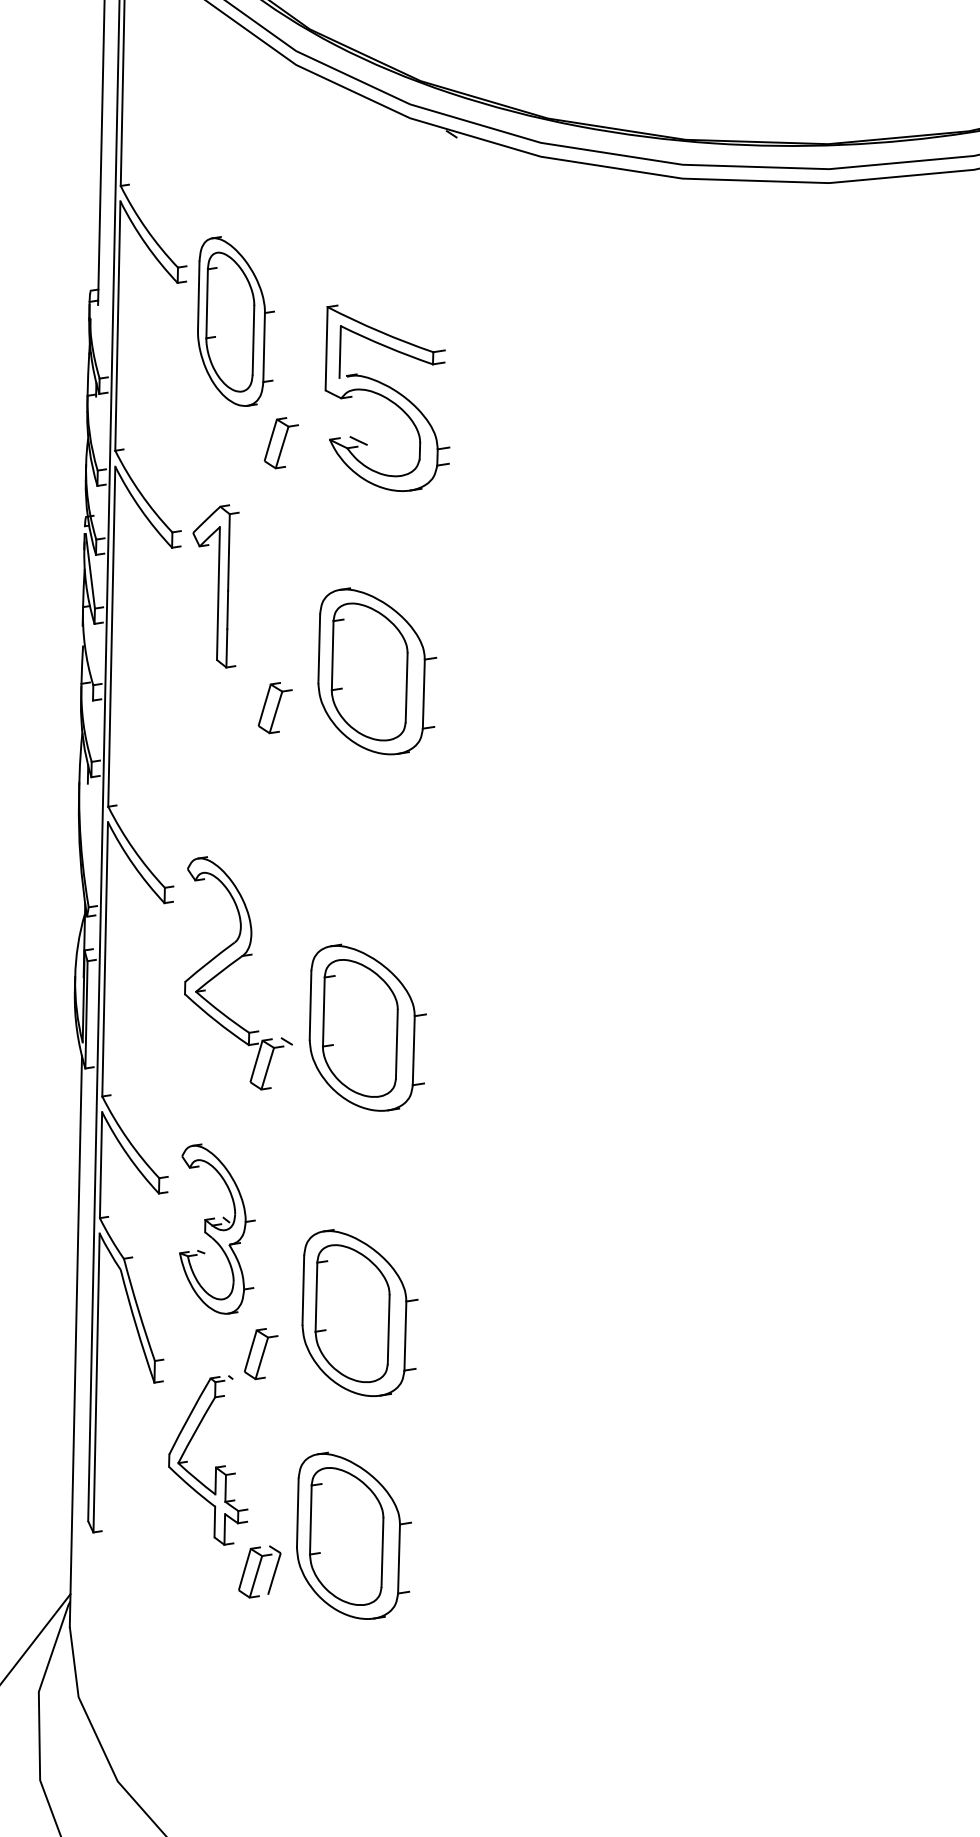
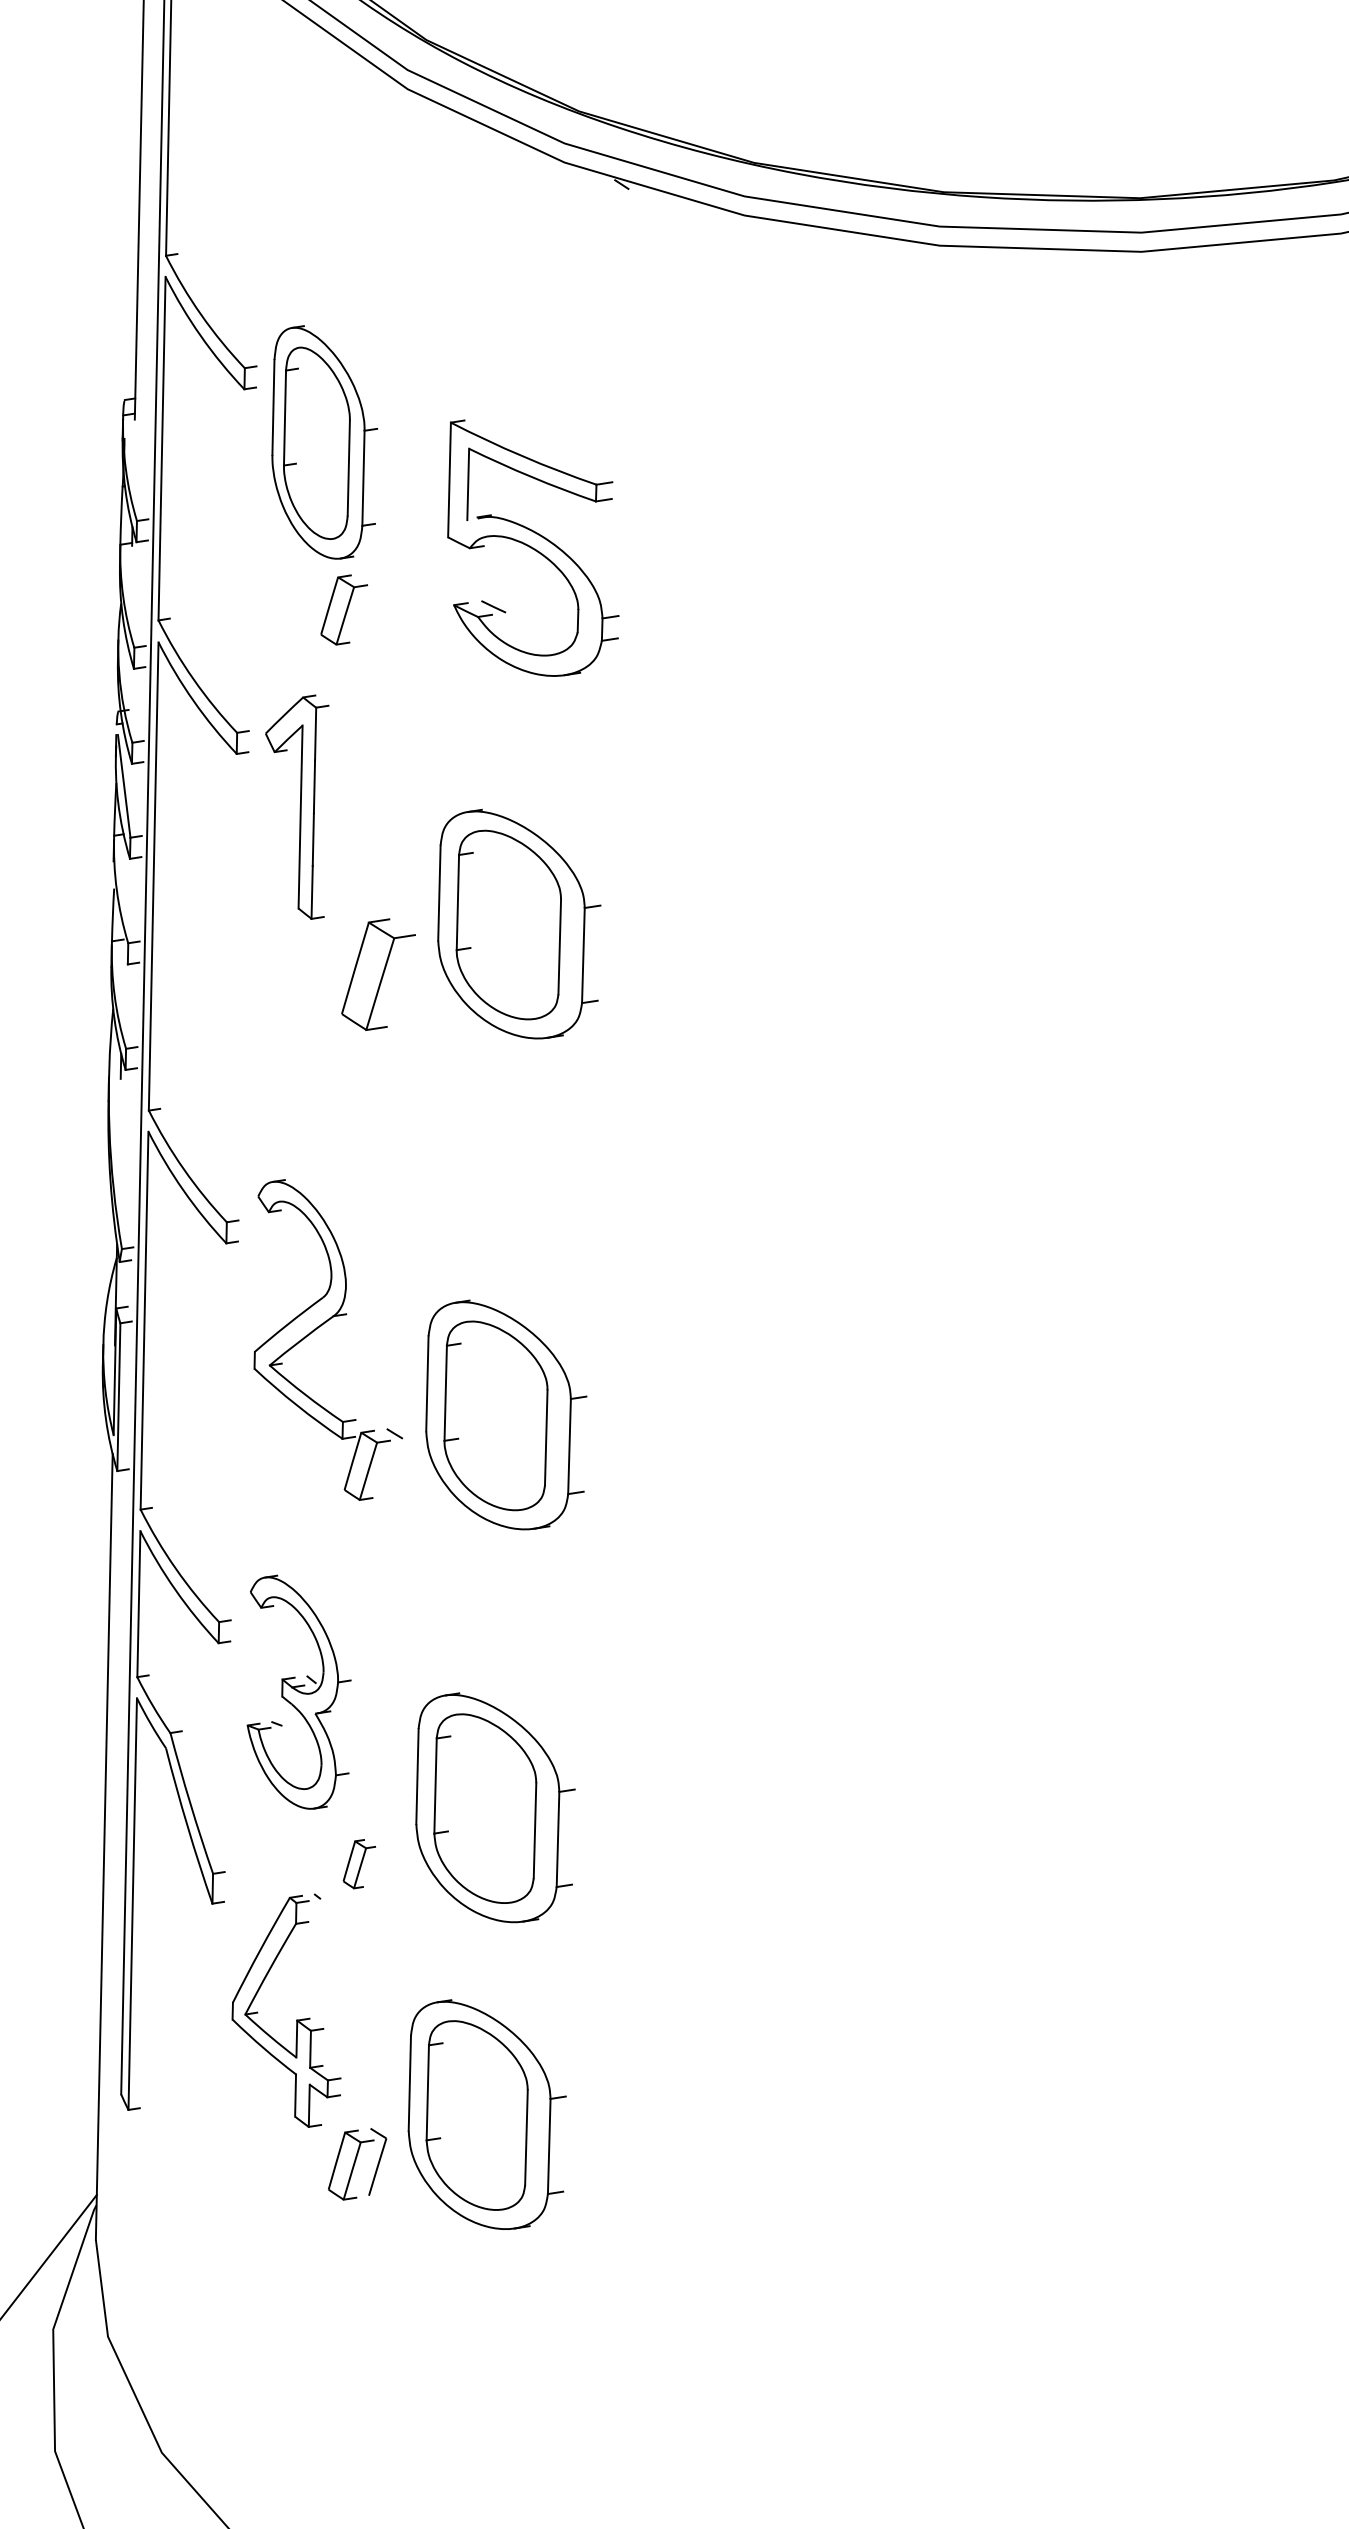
part: (280, 442) -> (343, 609), moved
part: (275, 707) -> (378, 974), size x1.6
part: (261, 1353) -> (359, 1863), size x0.7

